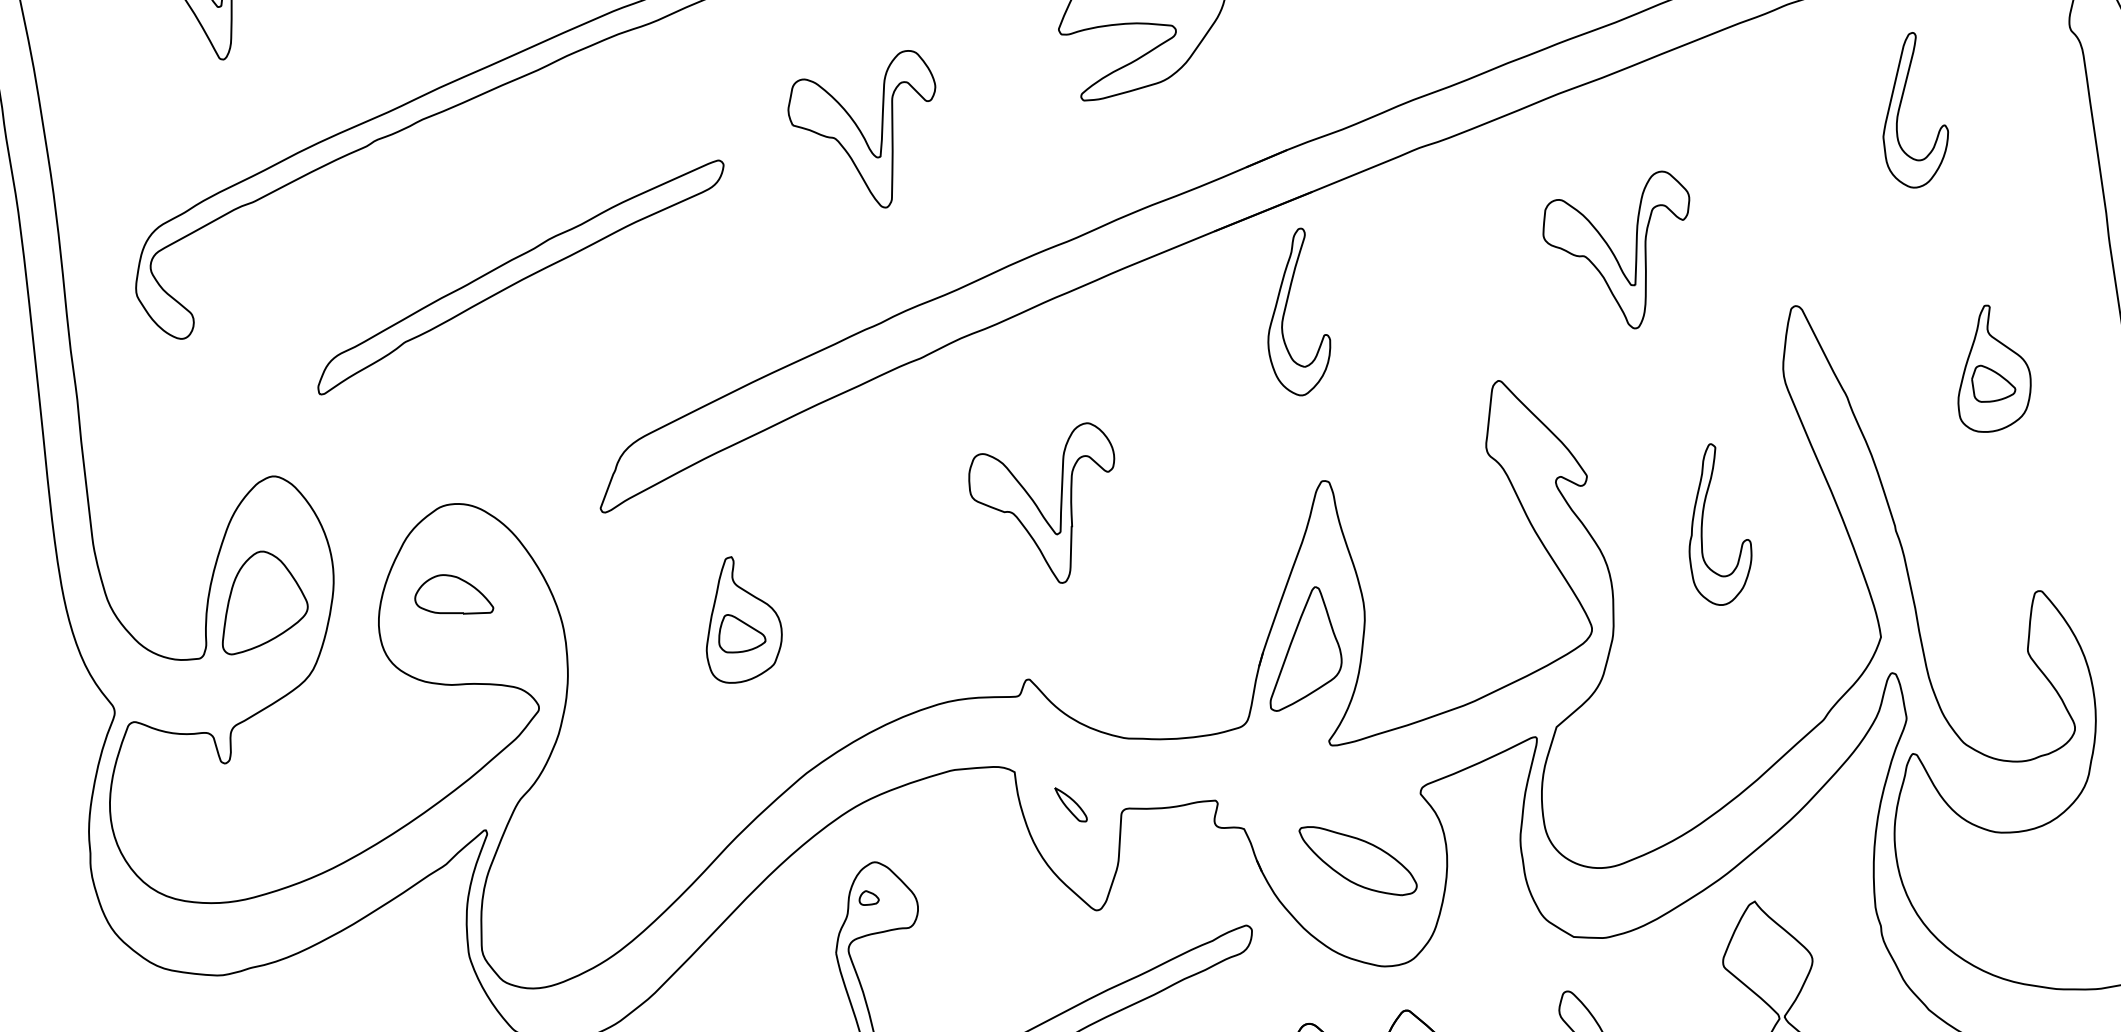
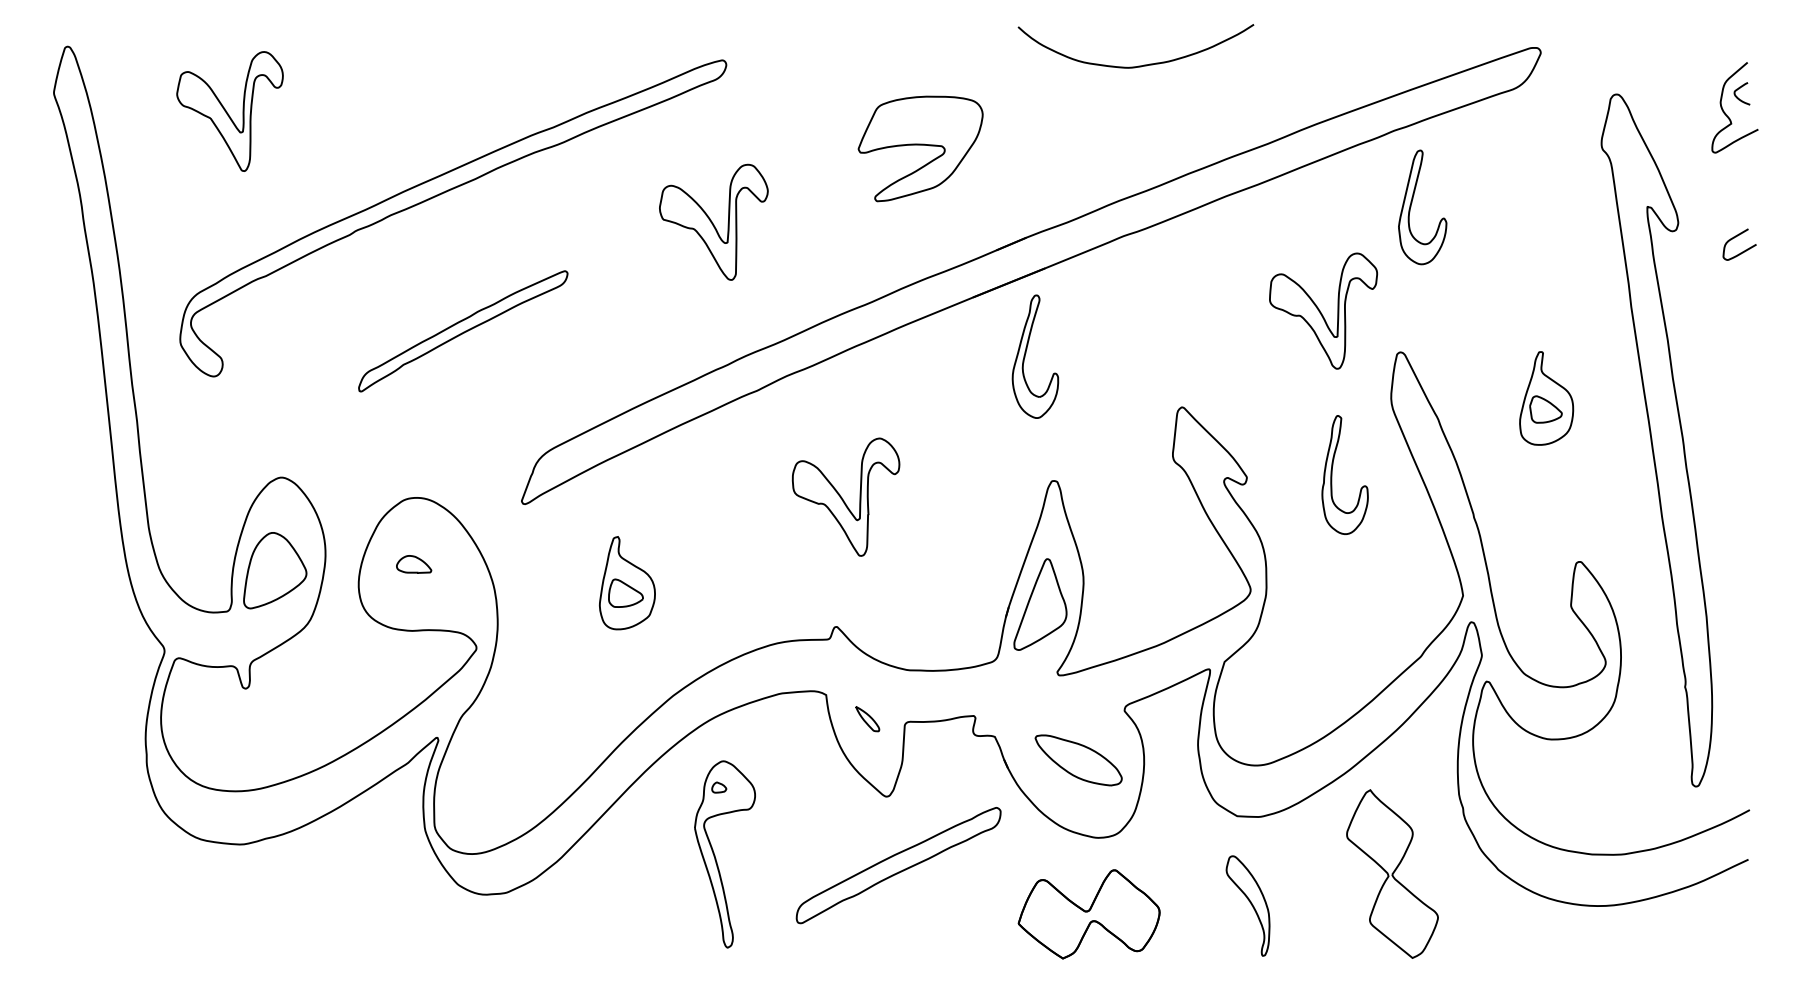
part: (1901, 104) -> (1412, 203), moved
part: (1616, 249) -> (1323, 310), moved
part: (521, 277) -> (463, 331), size x0.7
part: (1703, 523) -> (1332, 474), moved
part: (453, 594) -> (413, 564), size x0.6

